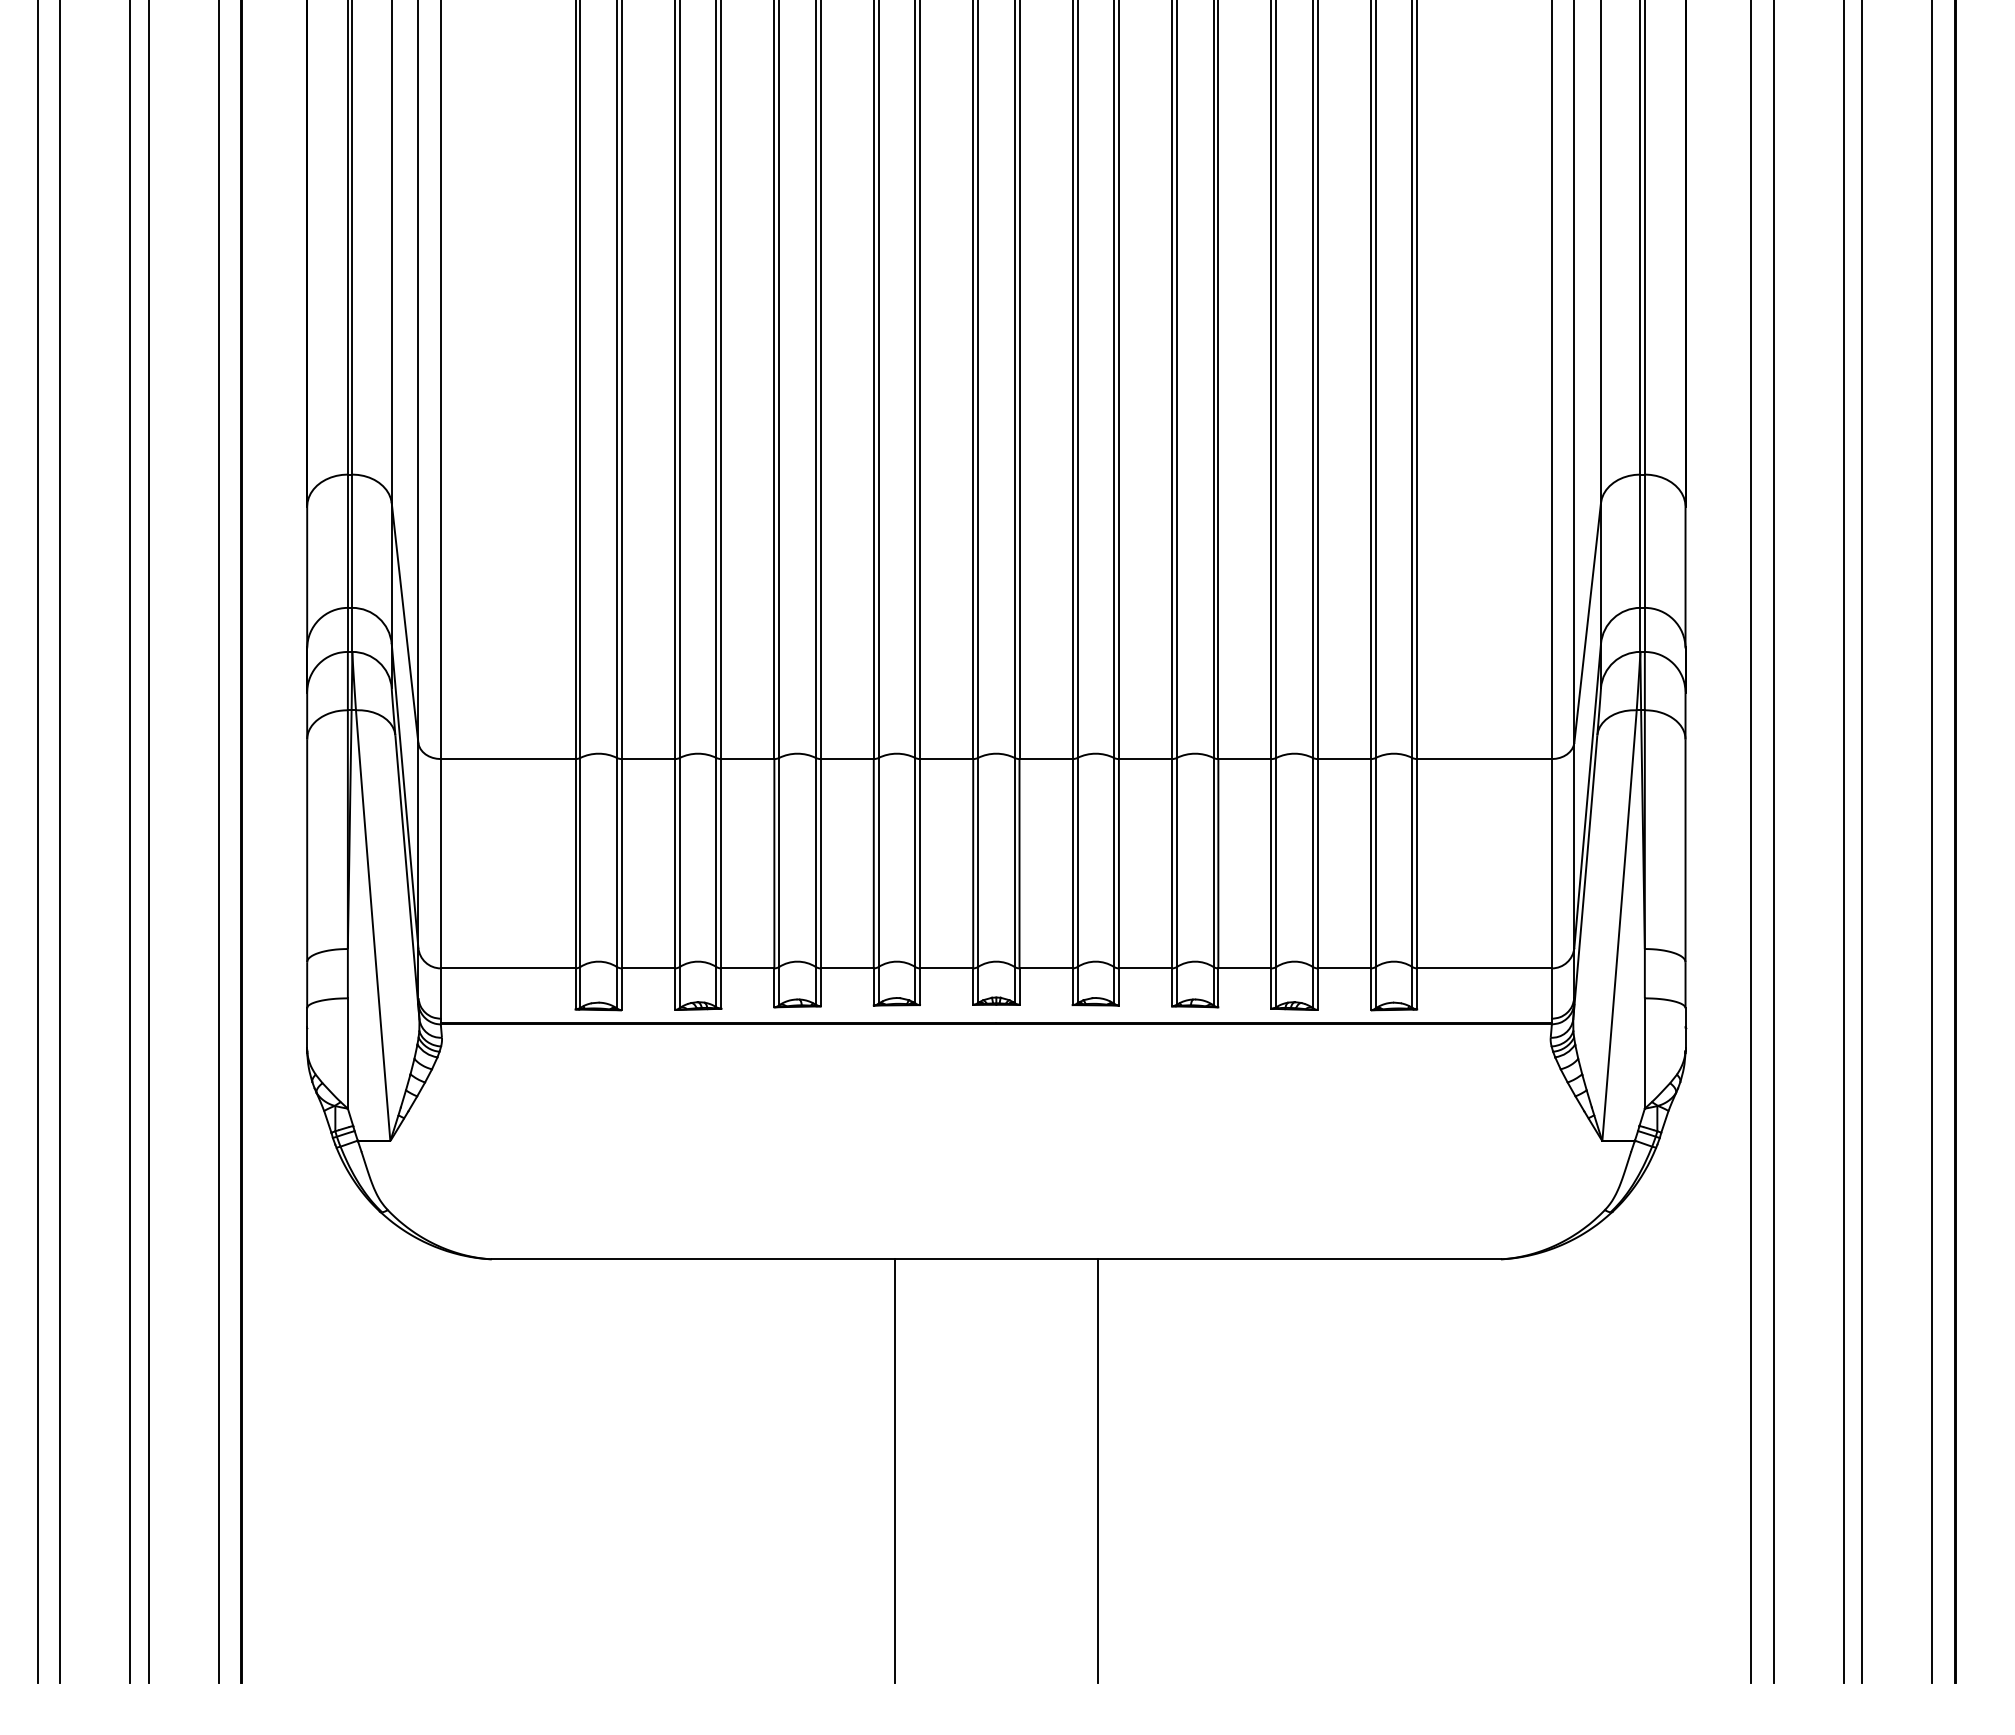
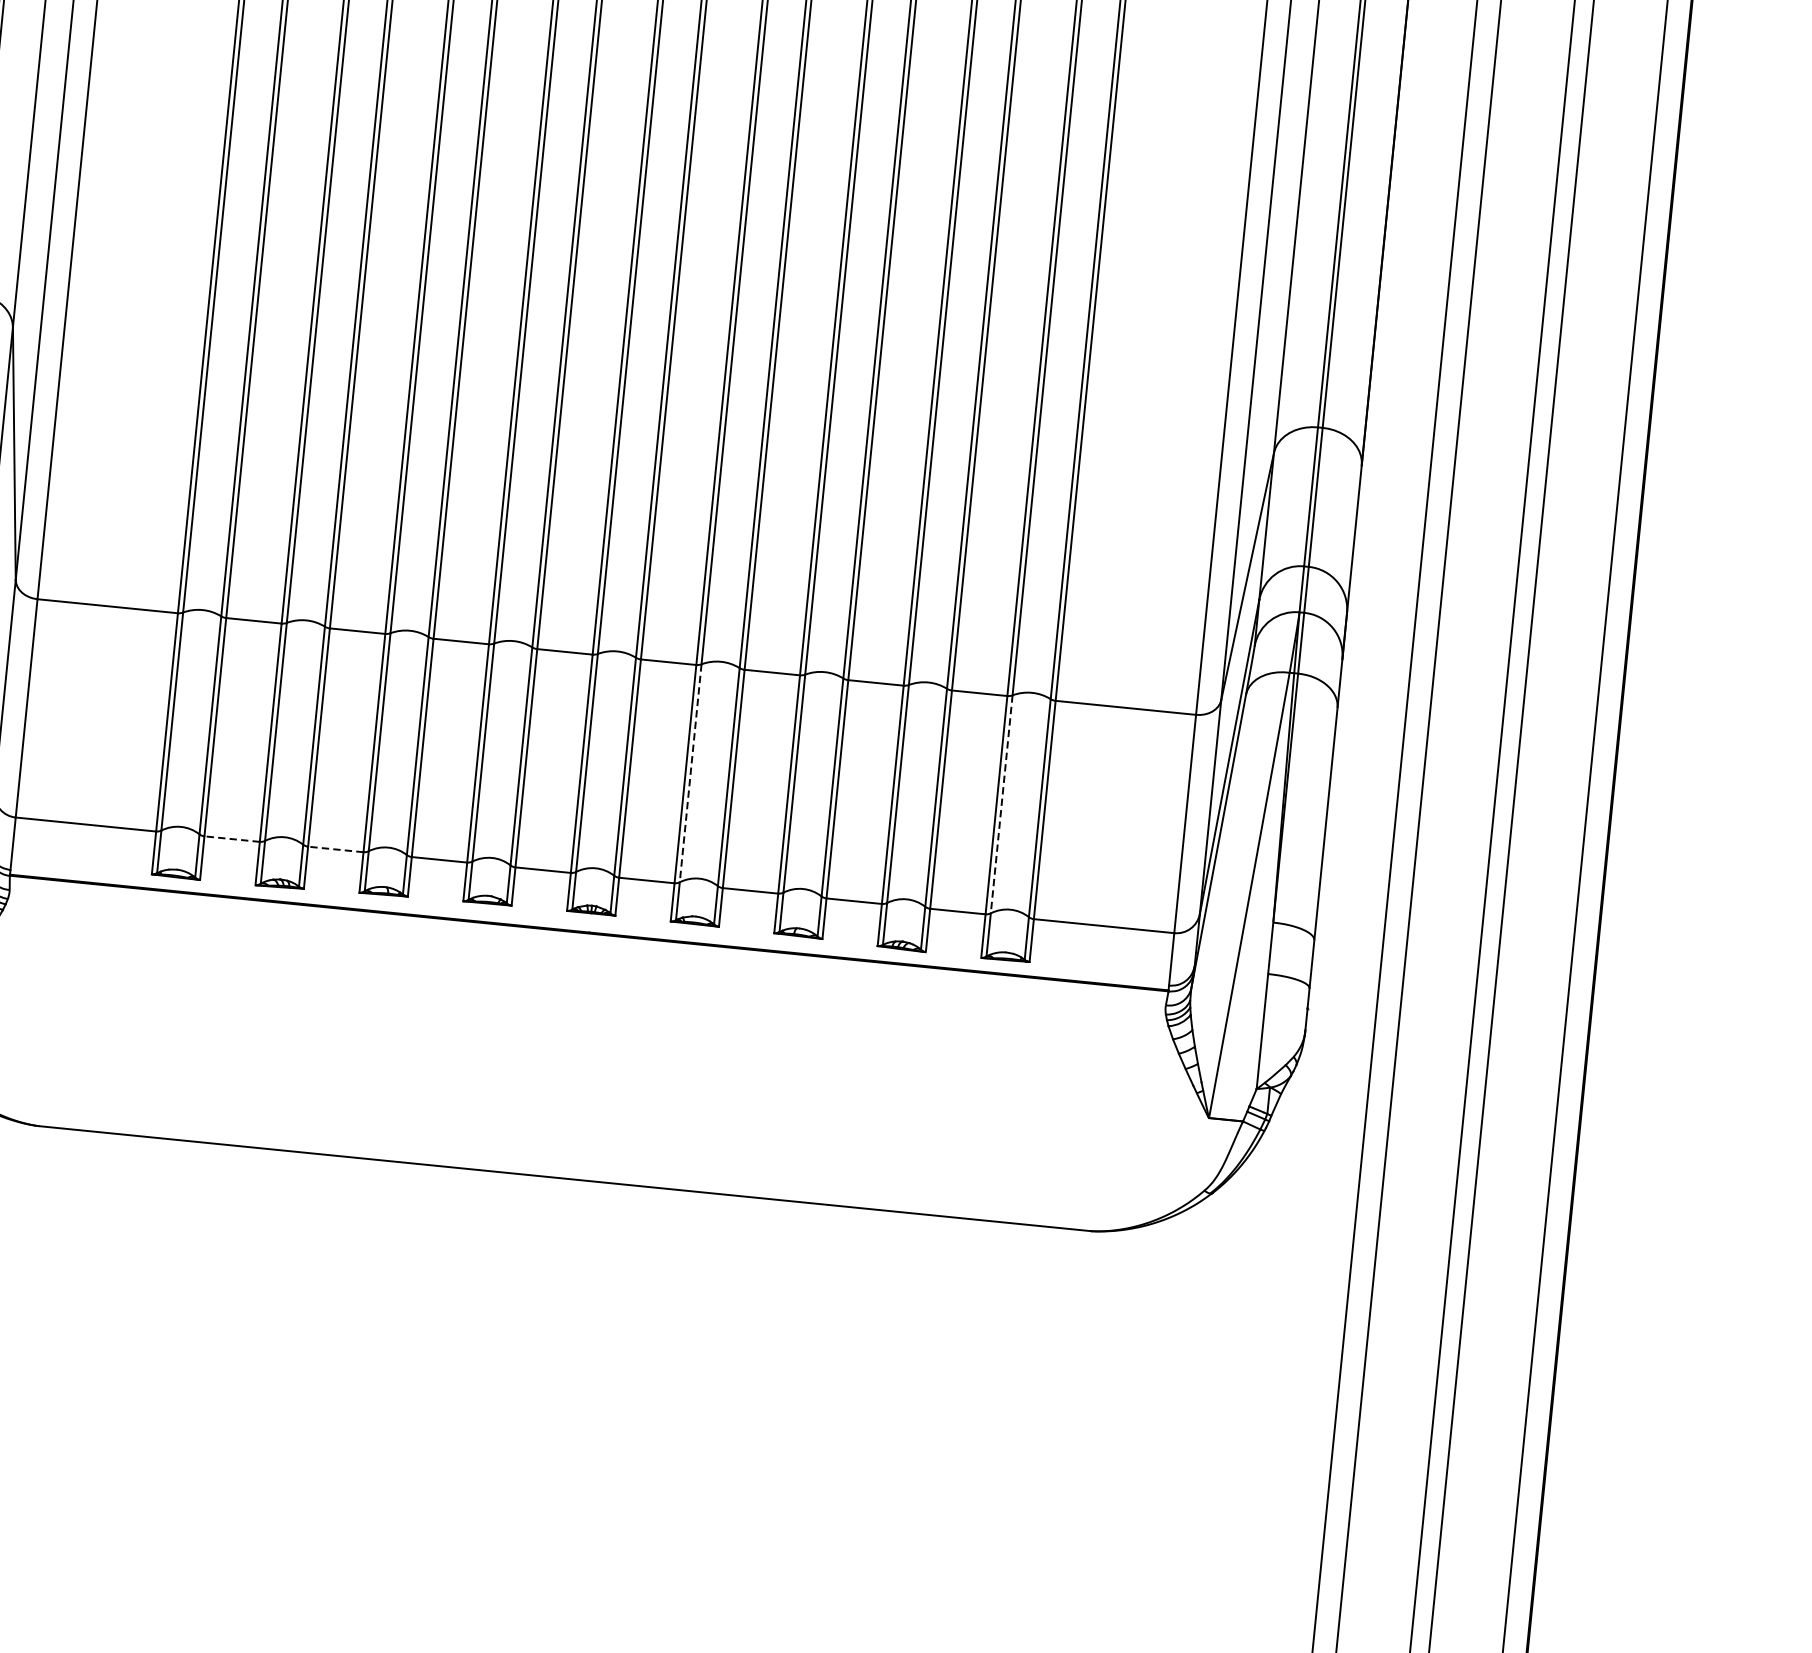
line: (1077, 862) -> (690, 773), solid -> dashed
line: (1375, 862) -> (1001, 804), solid -> dashed
line: (648, 968) -> (232, 839), solid -> dashed
line: (747, 968) -> (335, 849), solid -> dashed
line: (894, 1470) -> (436, 1388), removed
line: (1098, 1470) -> (649, 1409), removed

